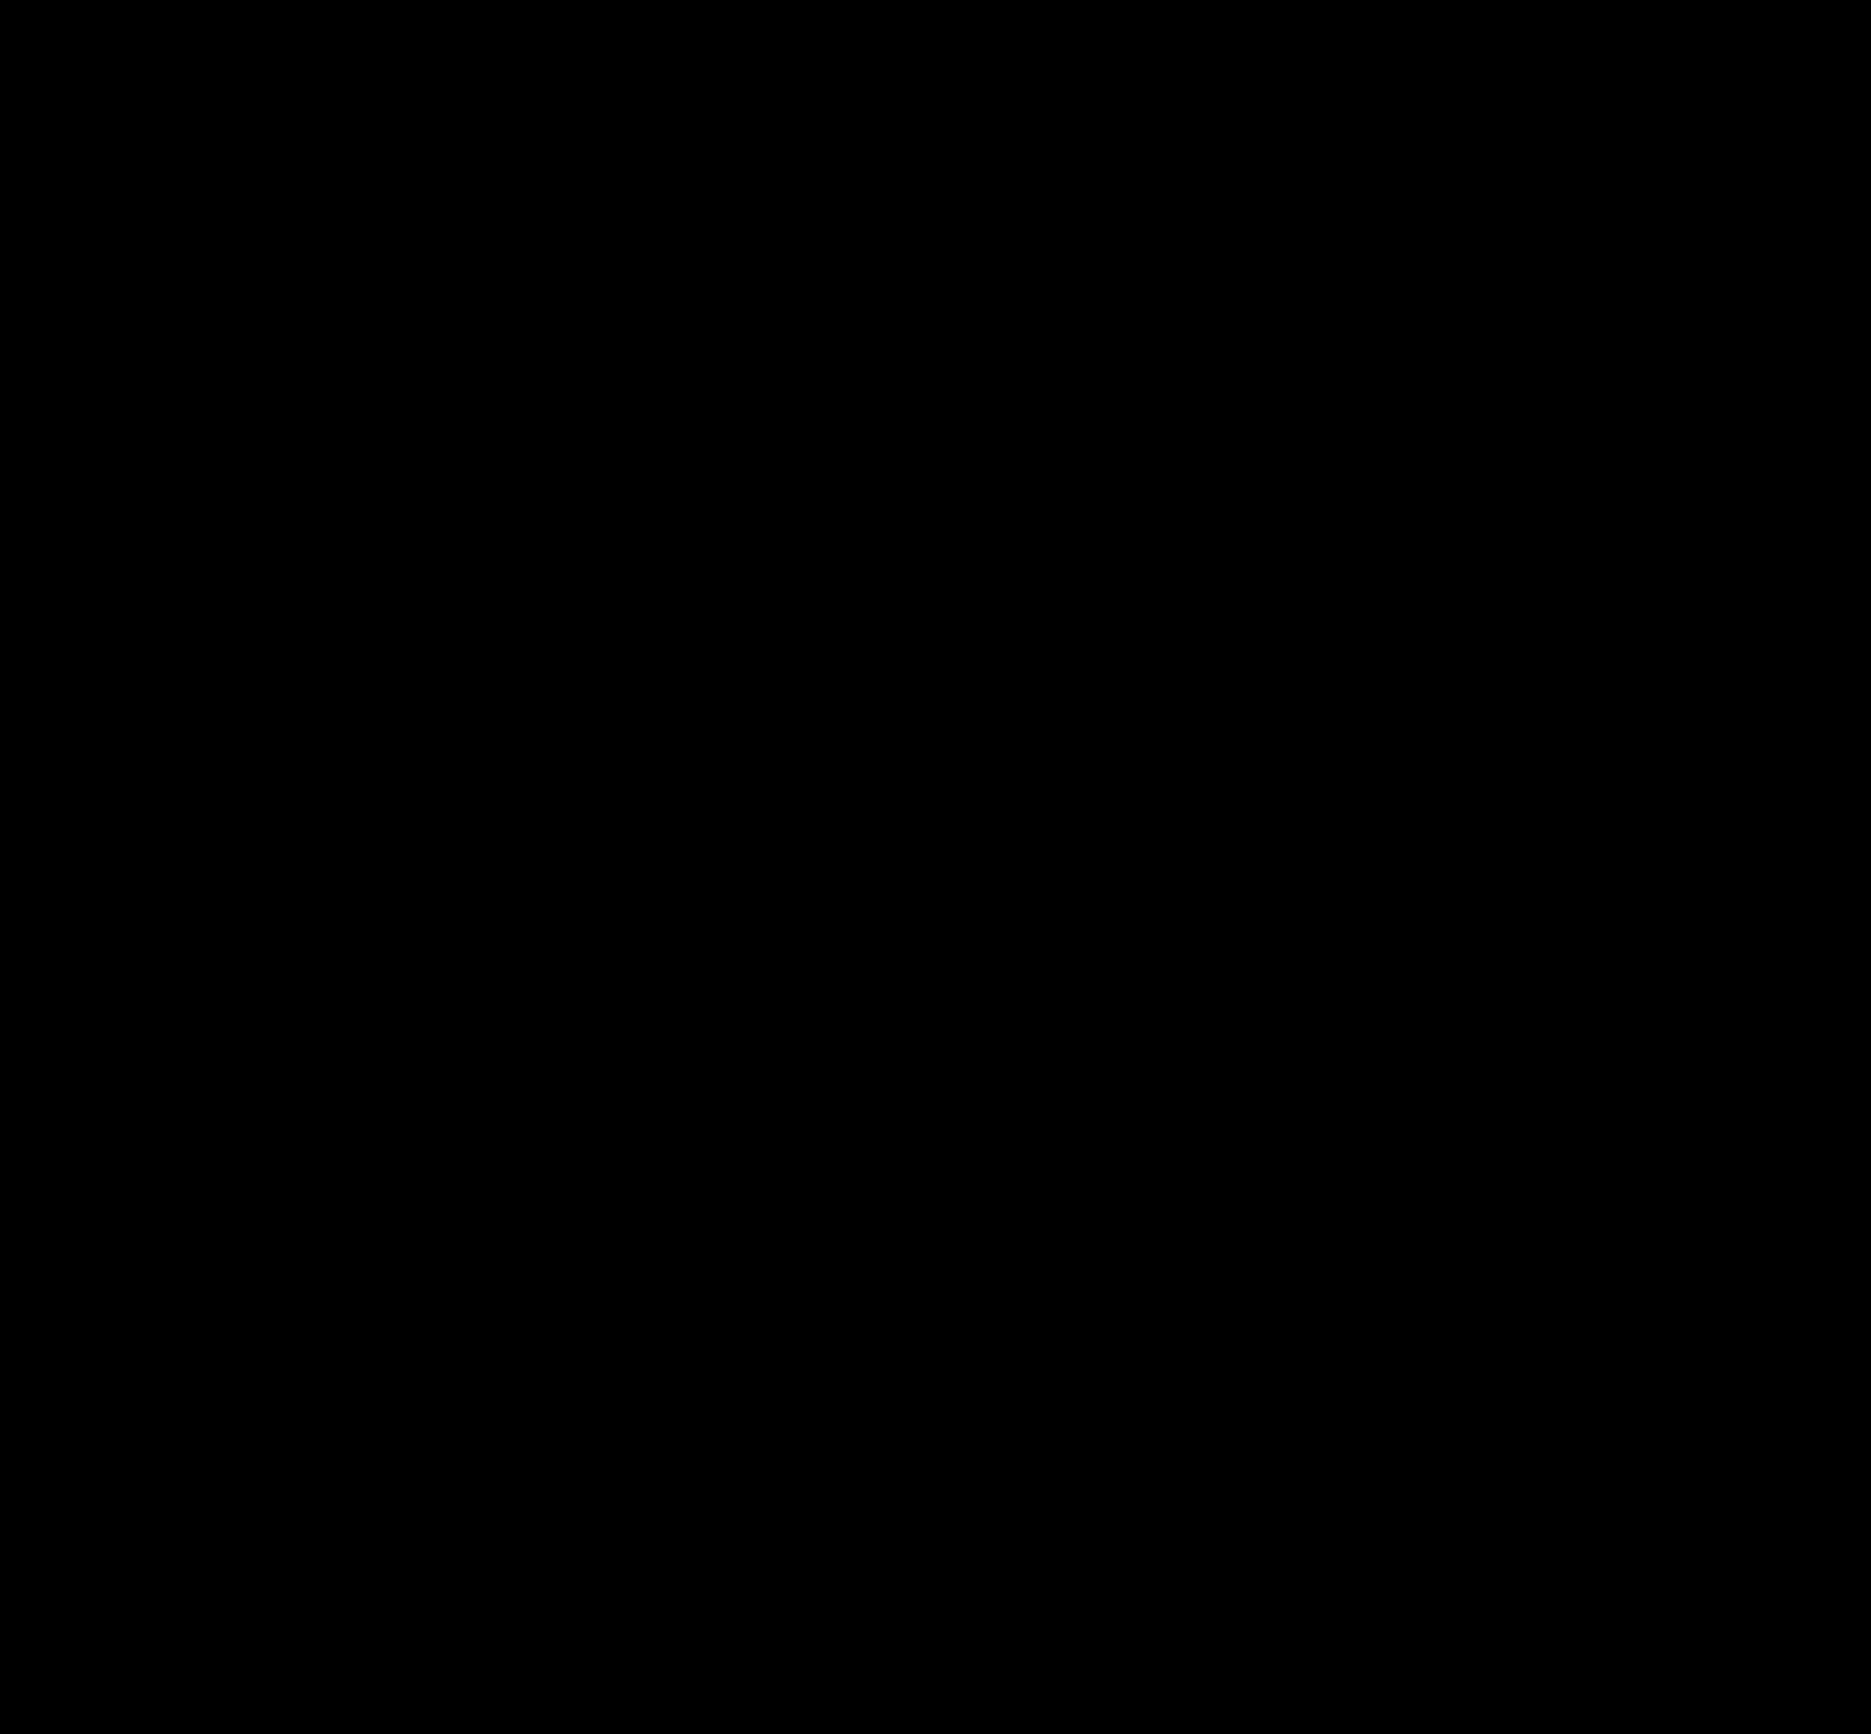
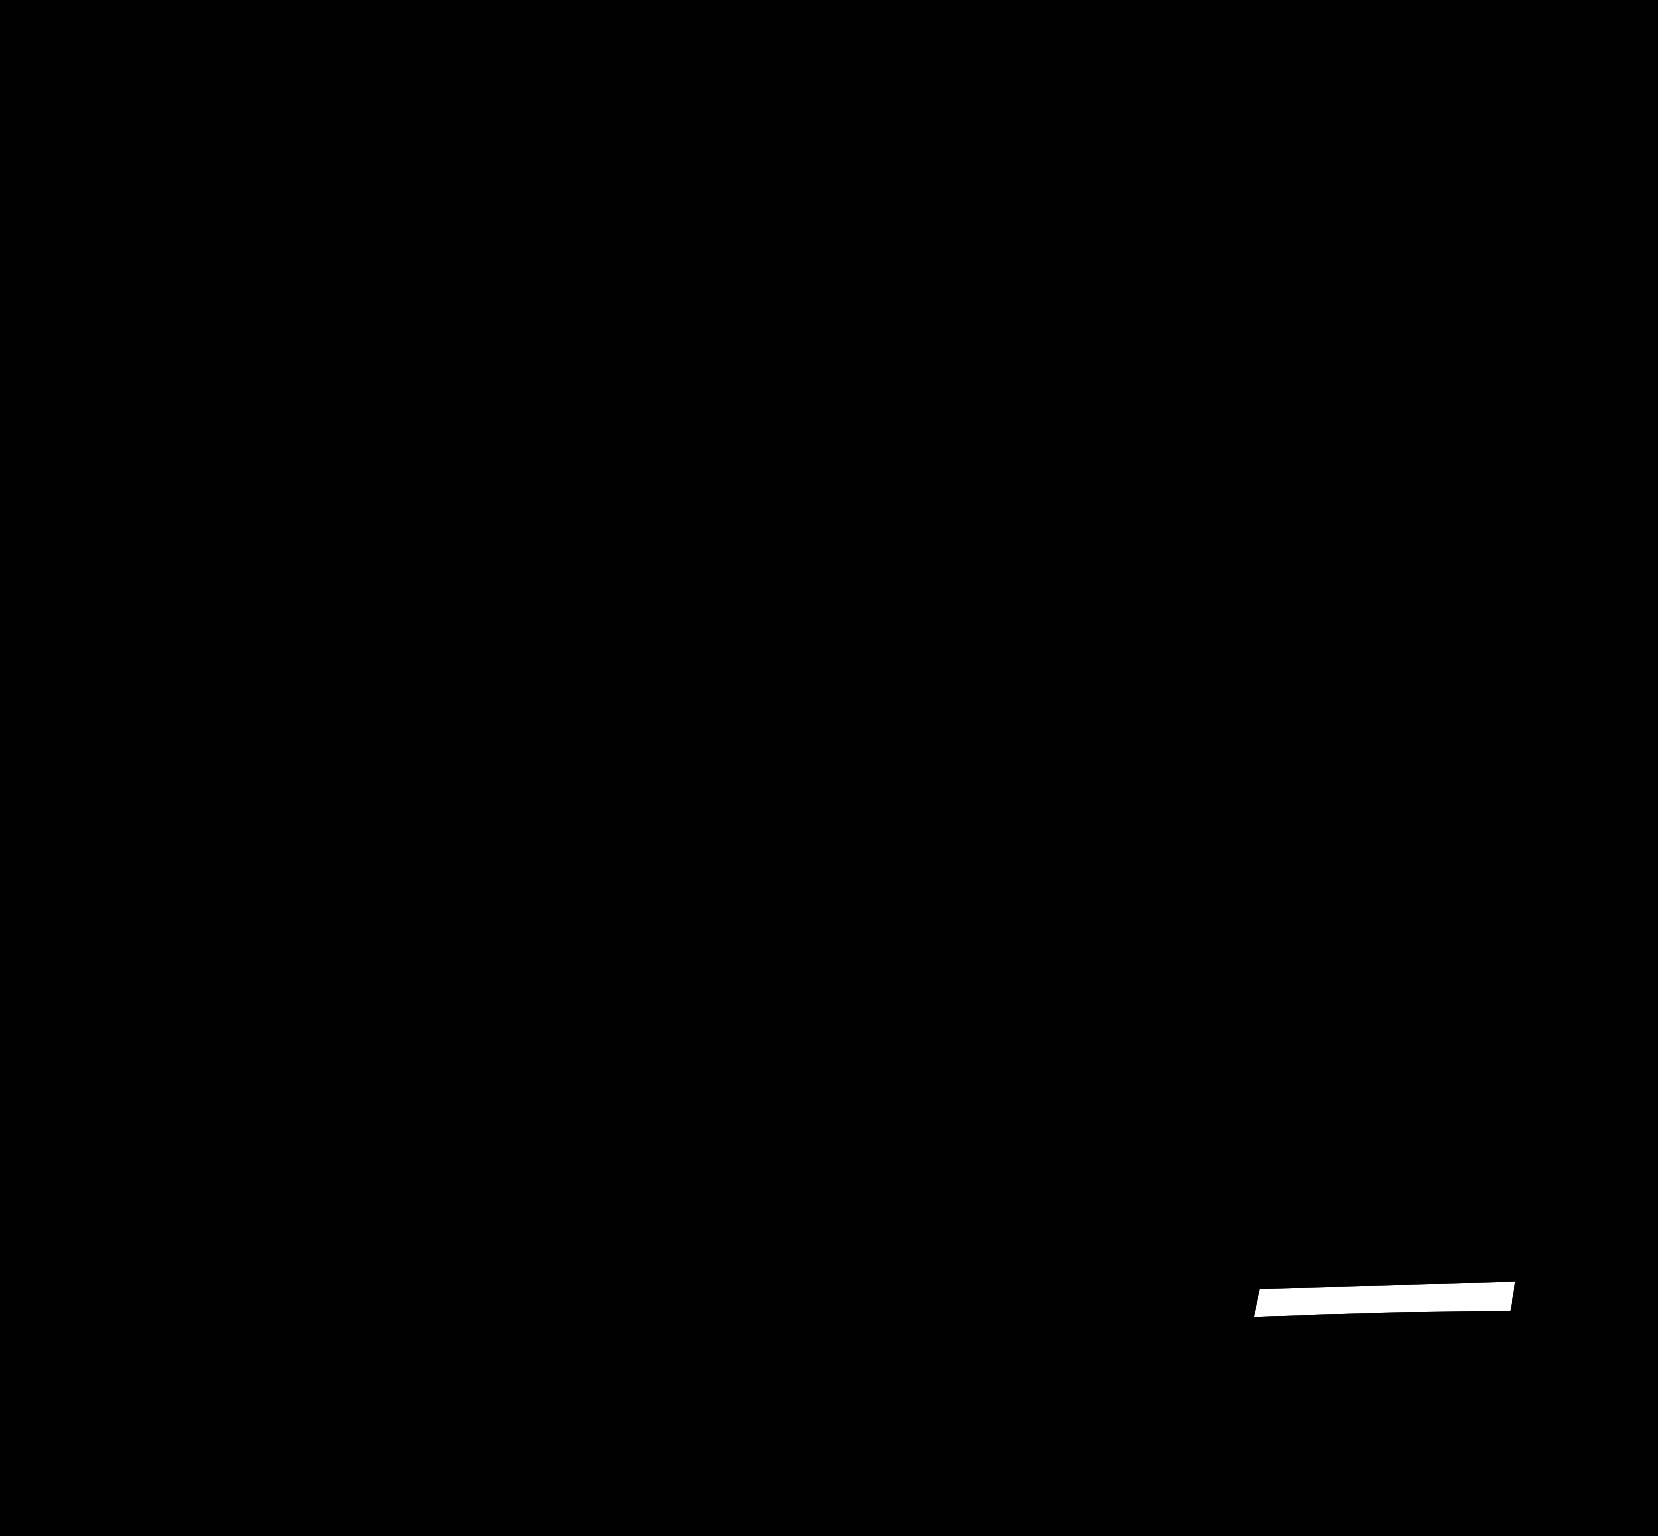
fill: (1562, 1466) -> (1384, 1299), removed

